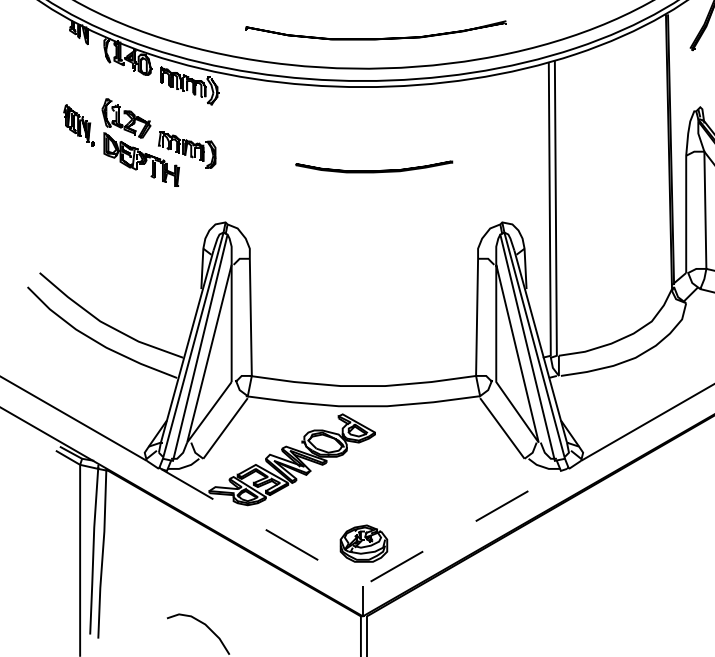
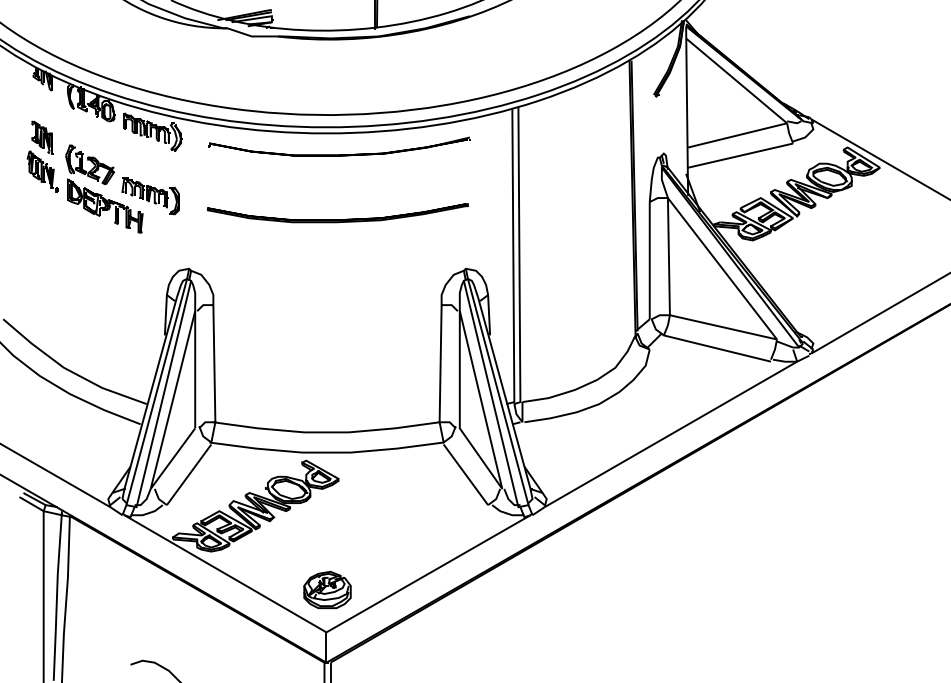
part: (375, 38) -> (339, 154), moved
part: (78, 91) -> (42, 137), added
part: (373, 167) -> (337, 213), size x1.67
line: (363, 585) -> (327, 631), dashed -> solid

